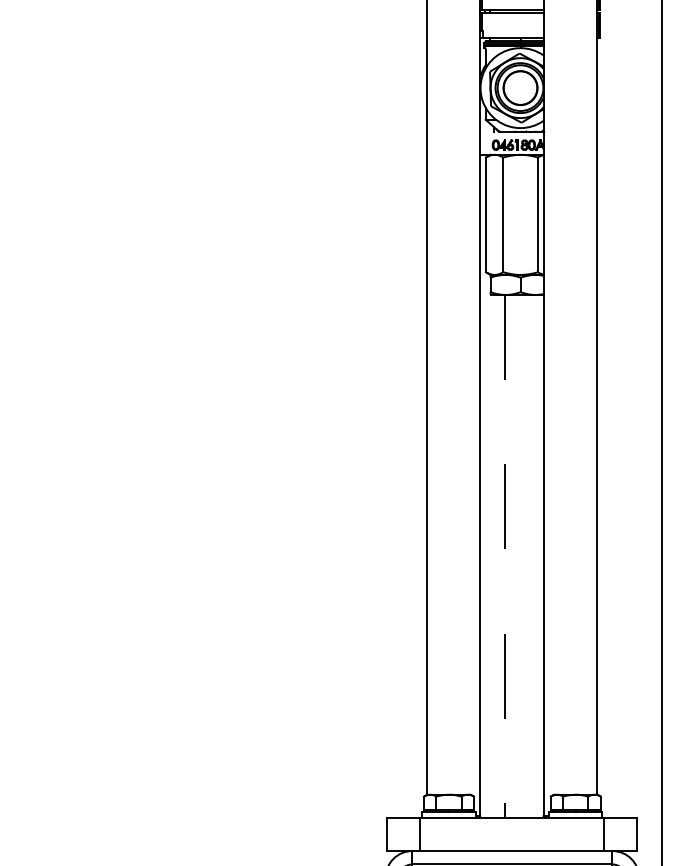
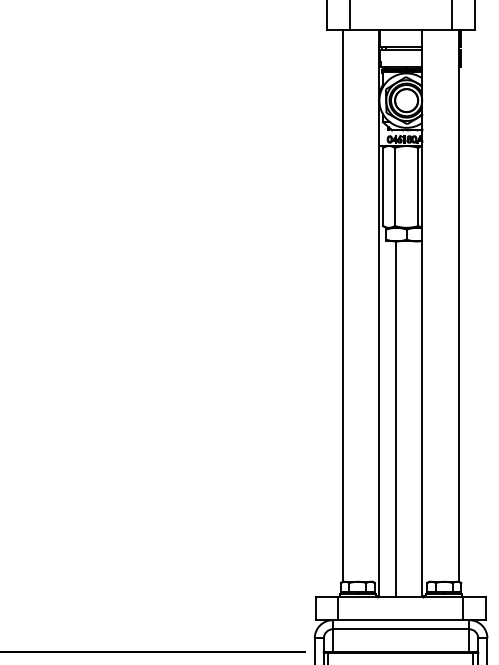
line: (505, 556) -> (396, 419), dashed -> solid

